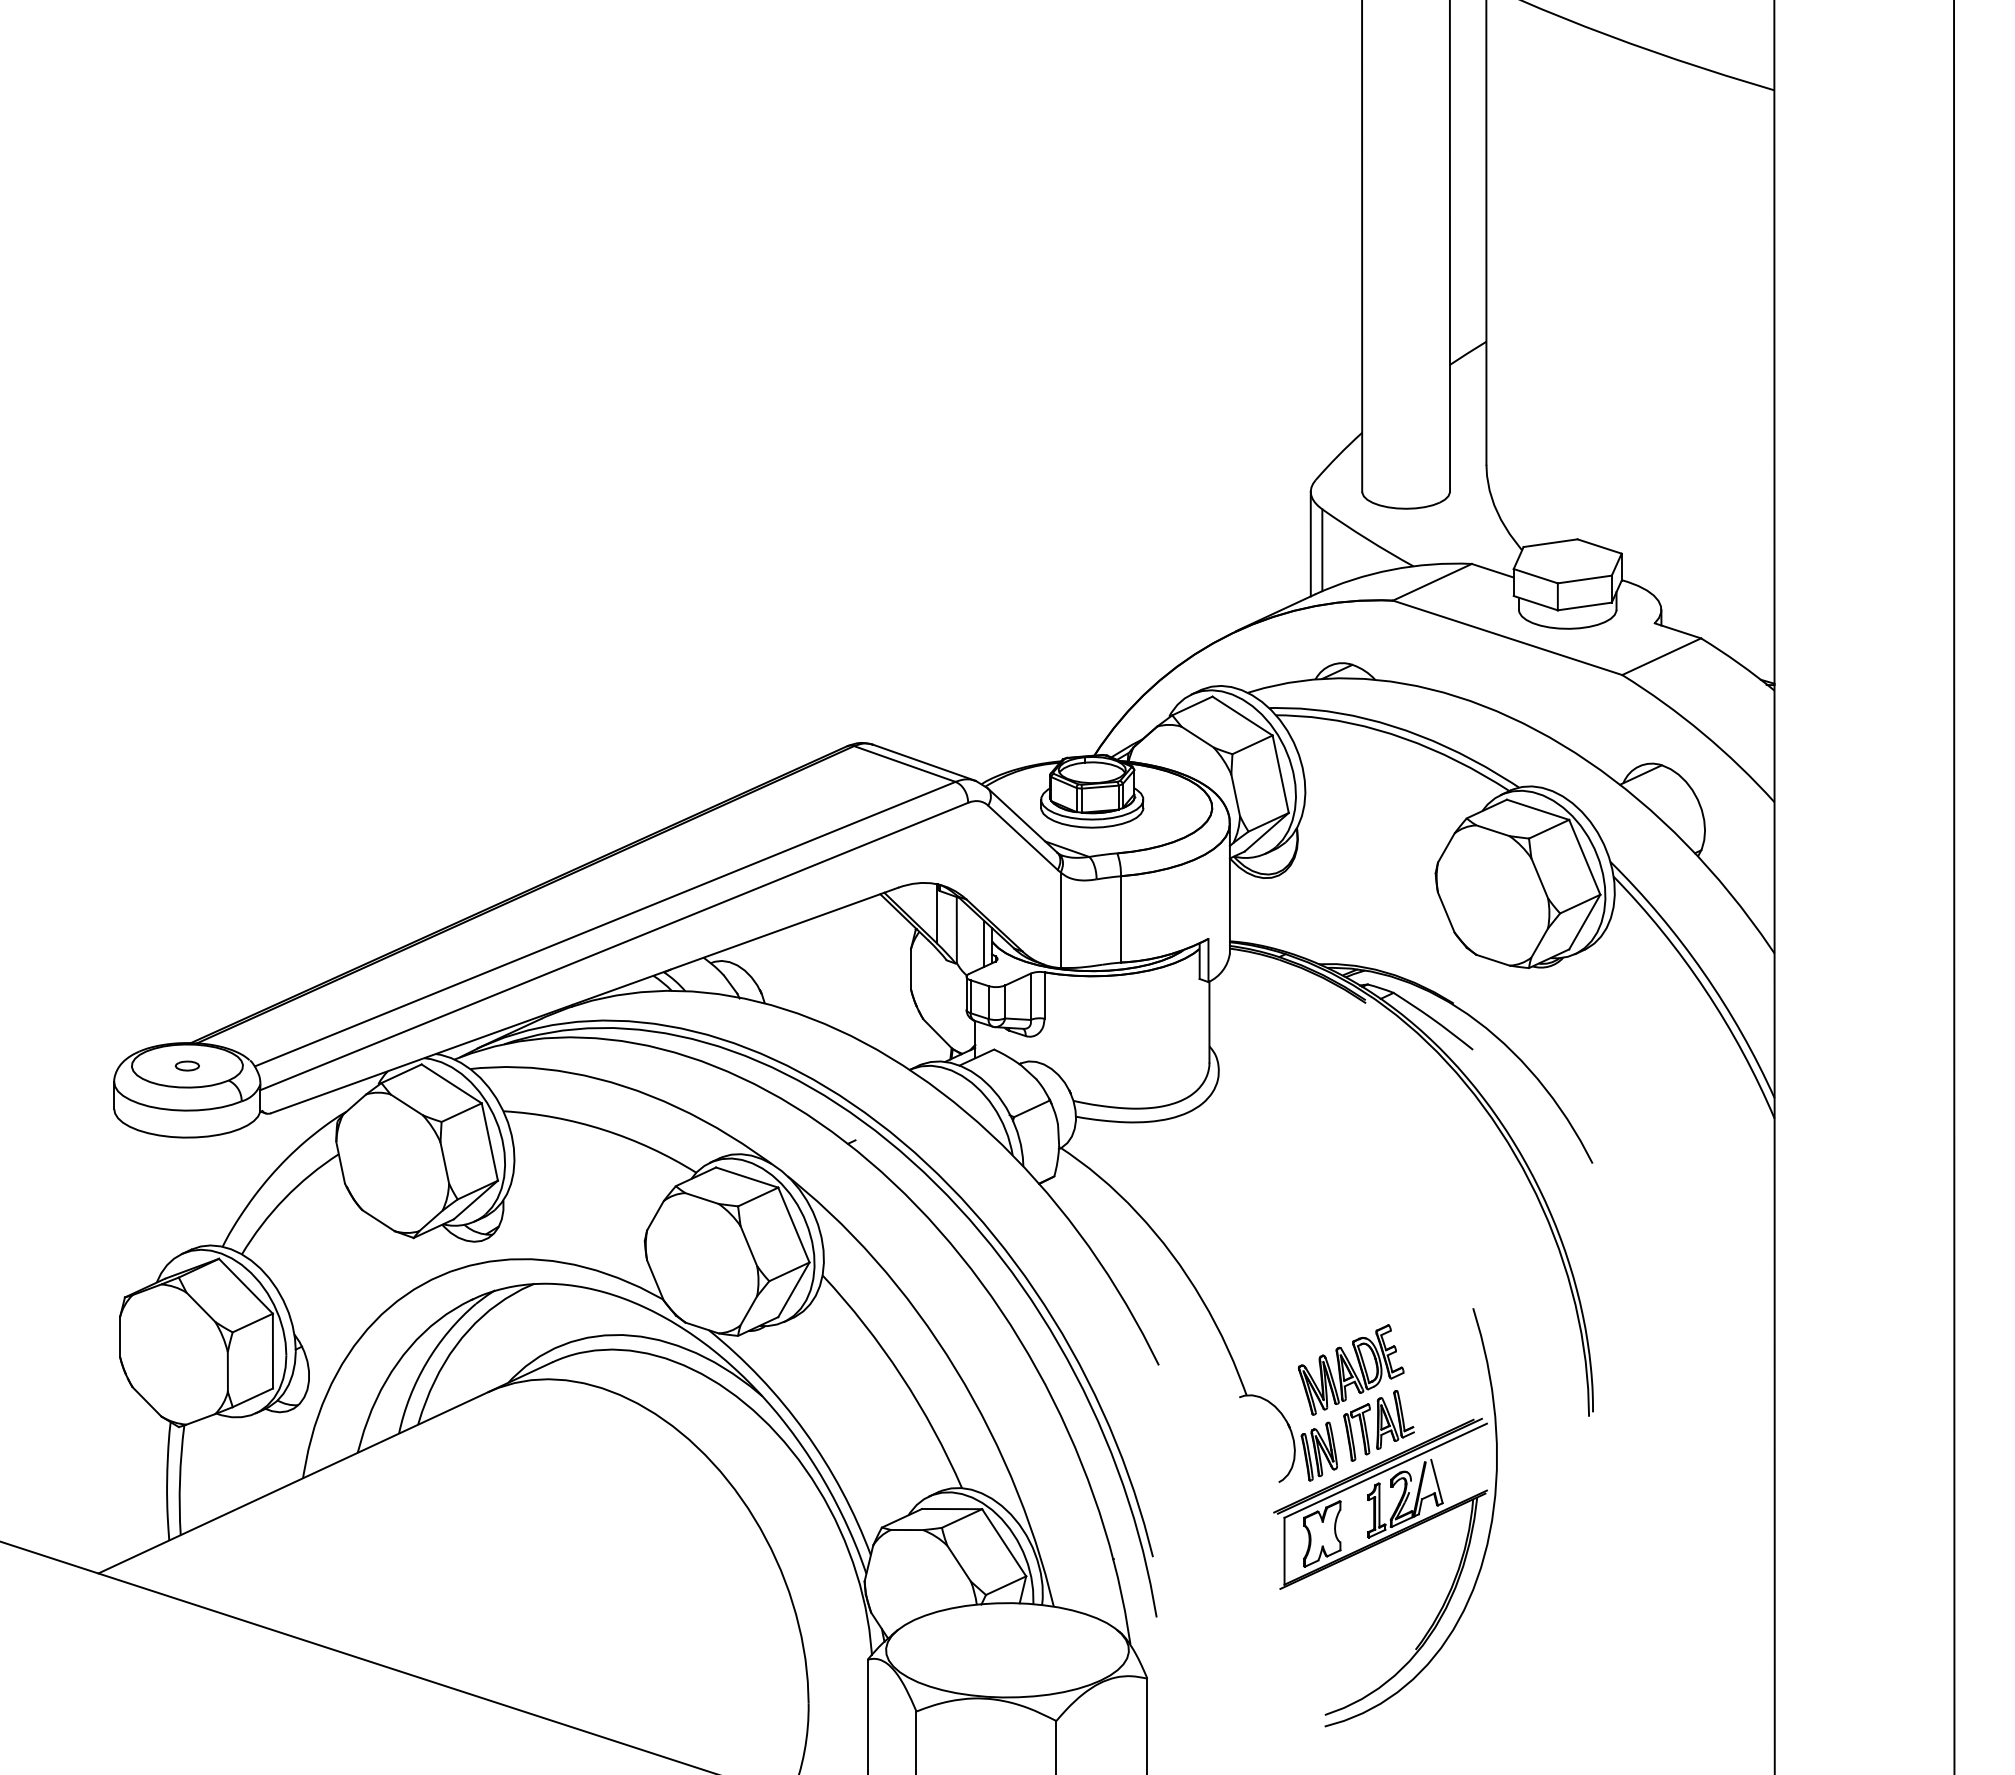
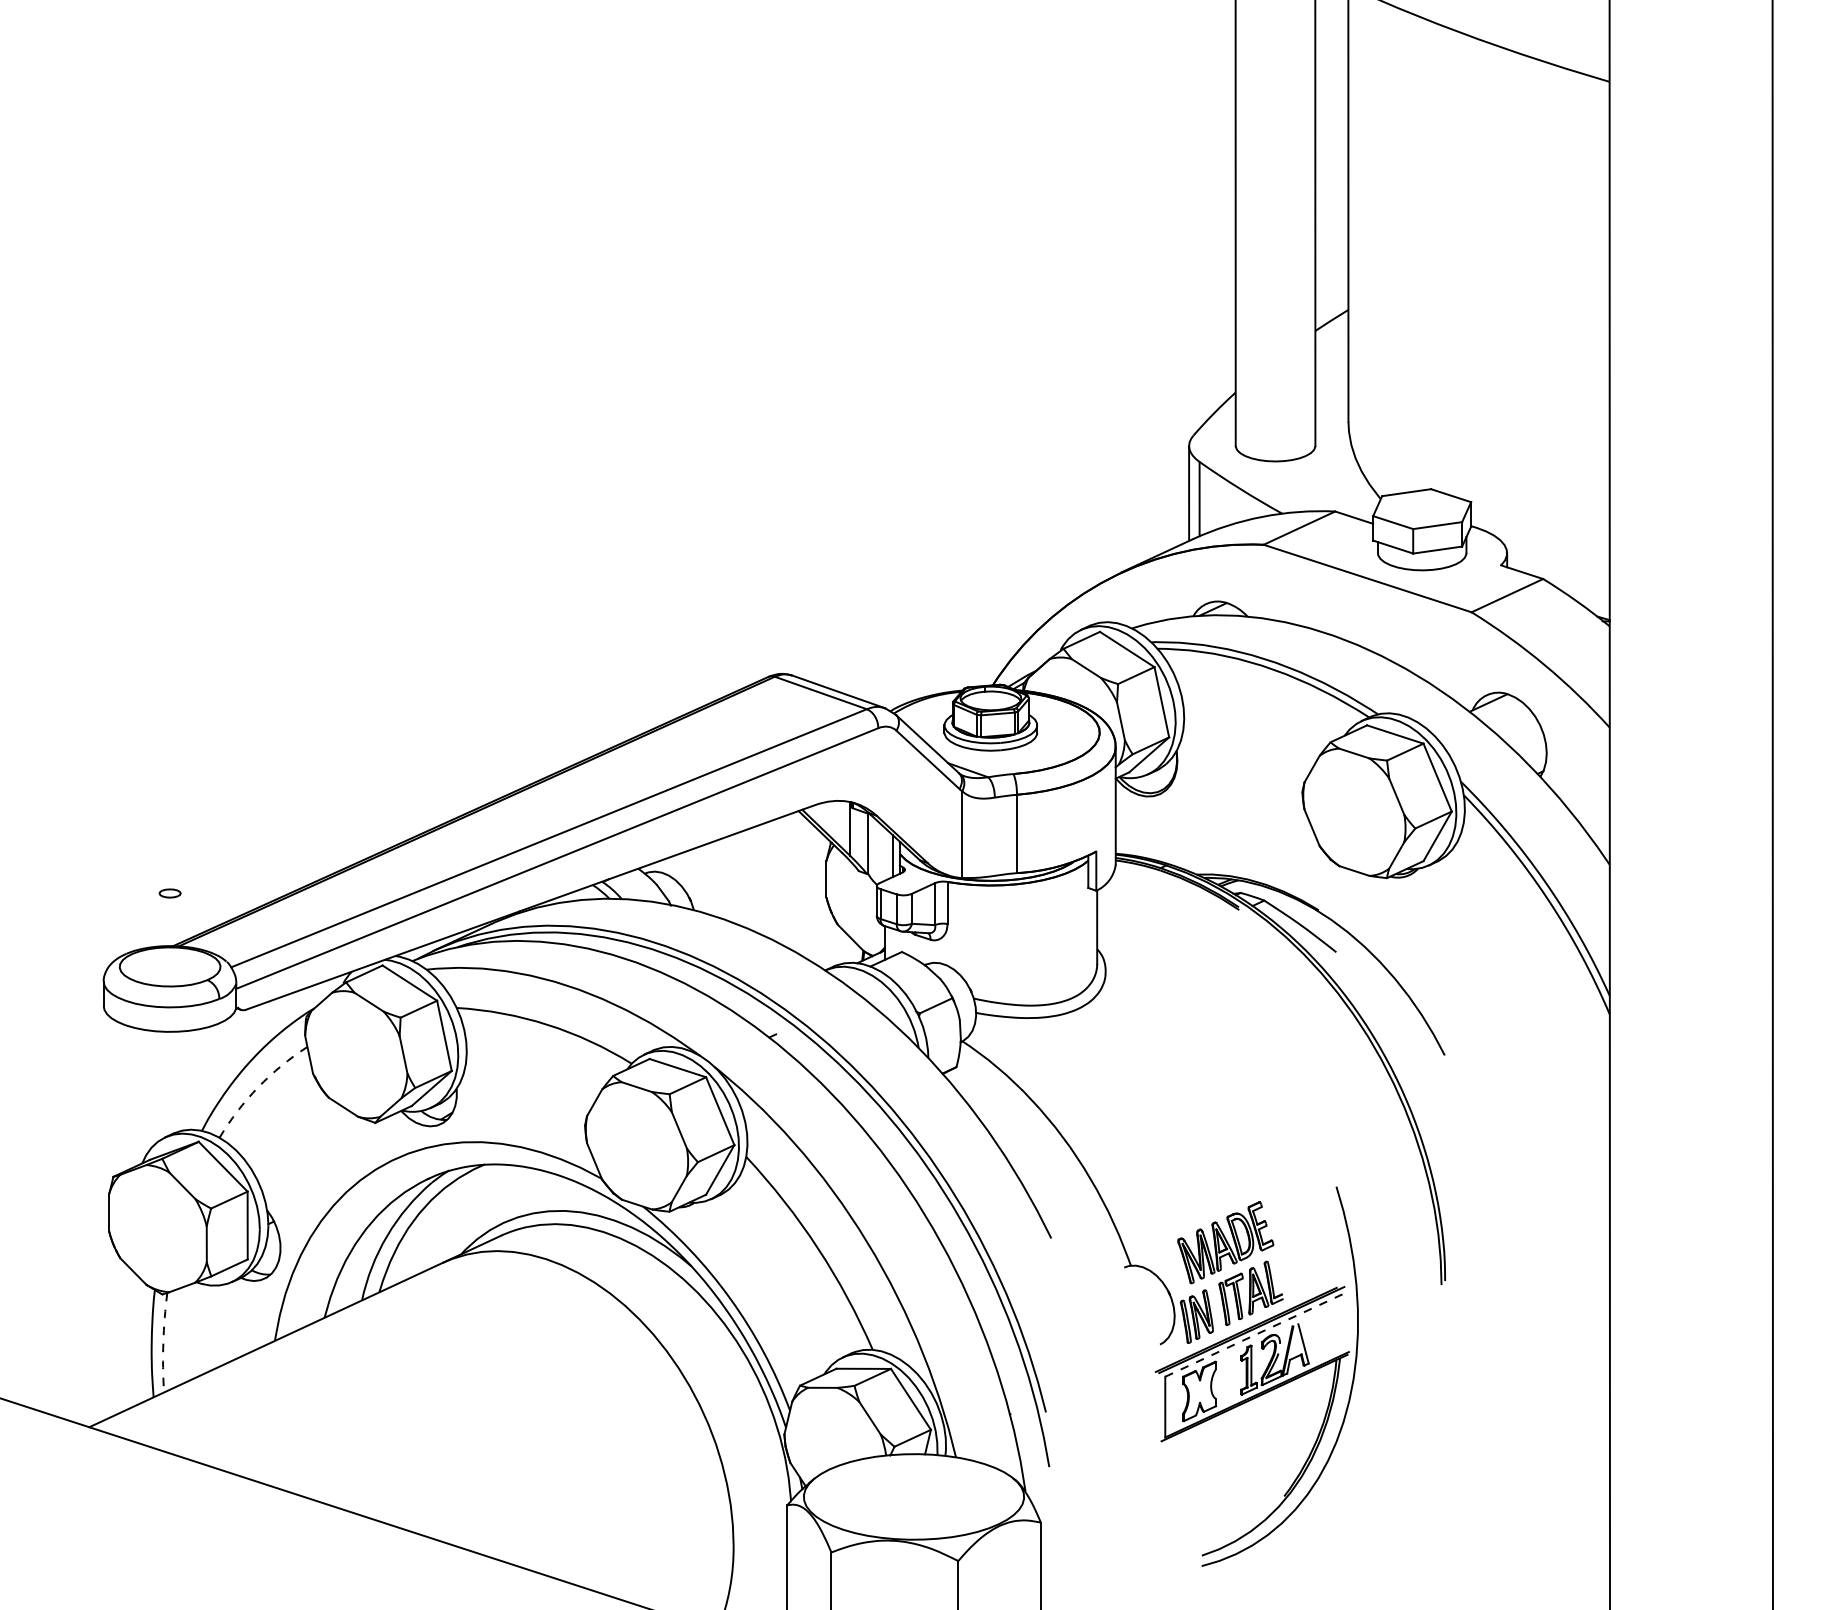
part: (186, 1065) -> (169, 892), moved
arc: (284, 1198) -> (258, 1087), solid -> dashed
line: (1385, 1470) -> (1256, 1333), solid -> dashed
arc: (179, 1480) -> (162, 1342), solid -> dashed

